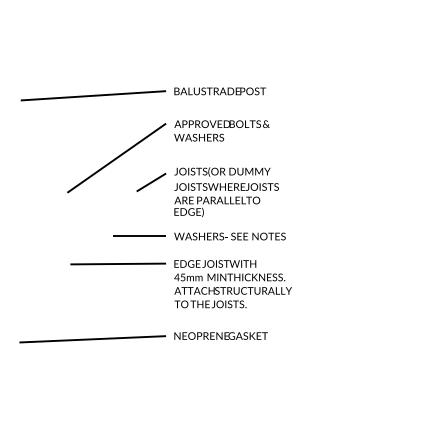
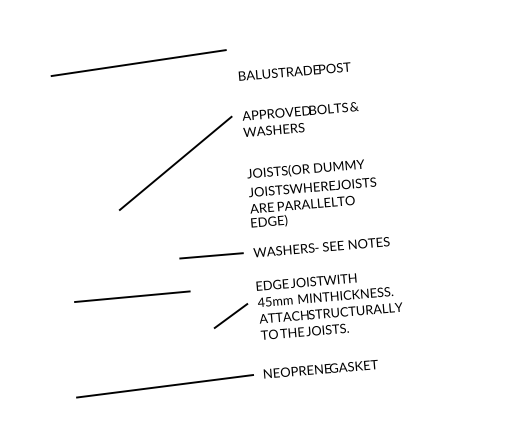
line: (93, 95) -> (138, 62), moved
line: (151, 182) -> (231, 315), moved
line: (117, 263) -> (131, 296), moved

